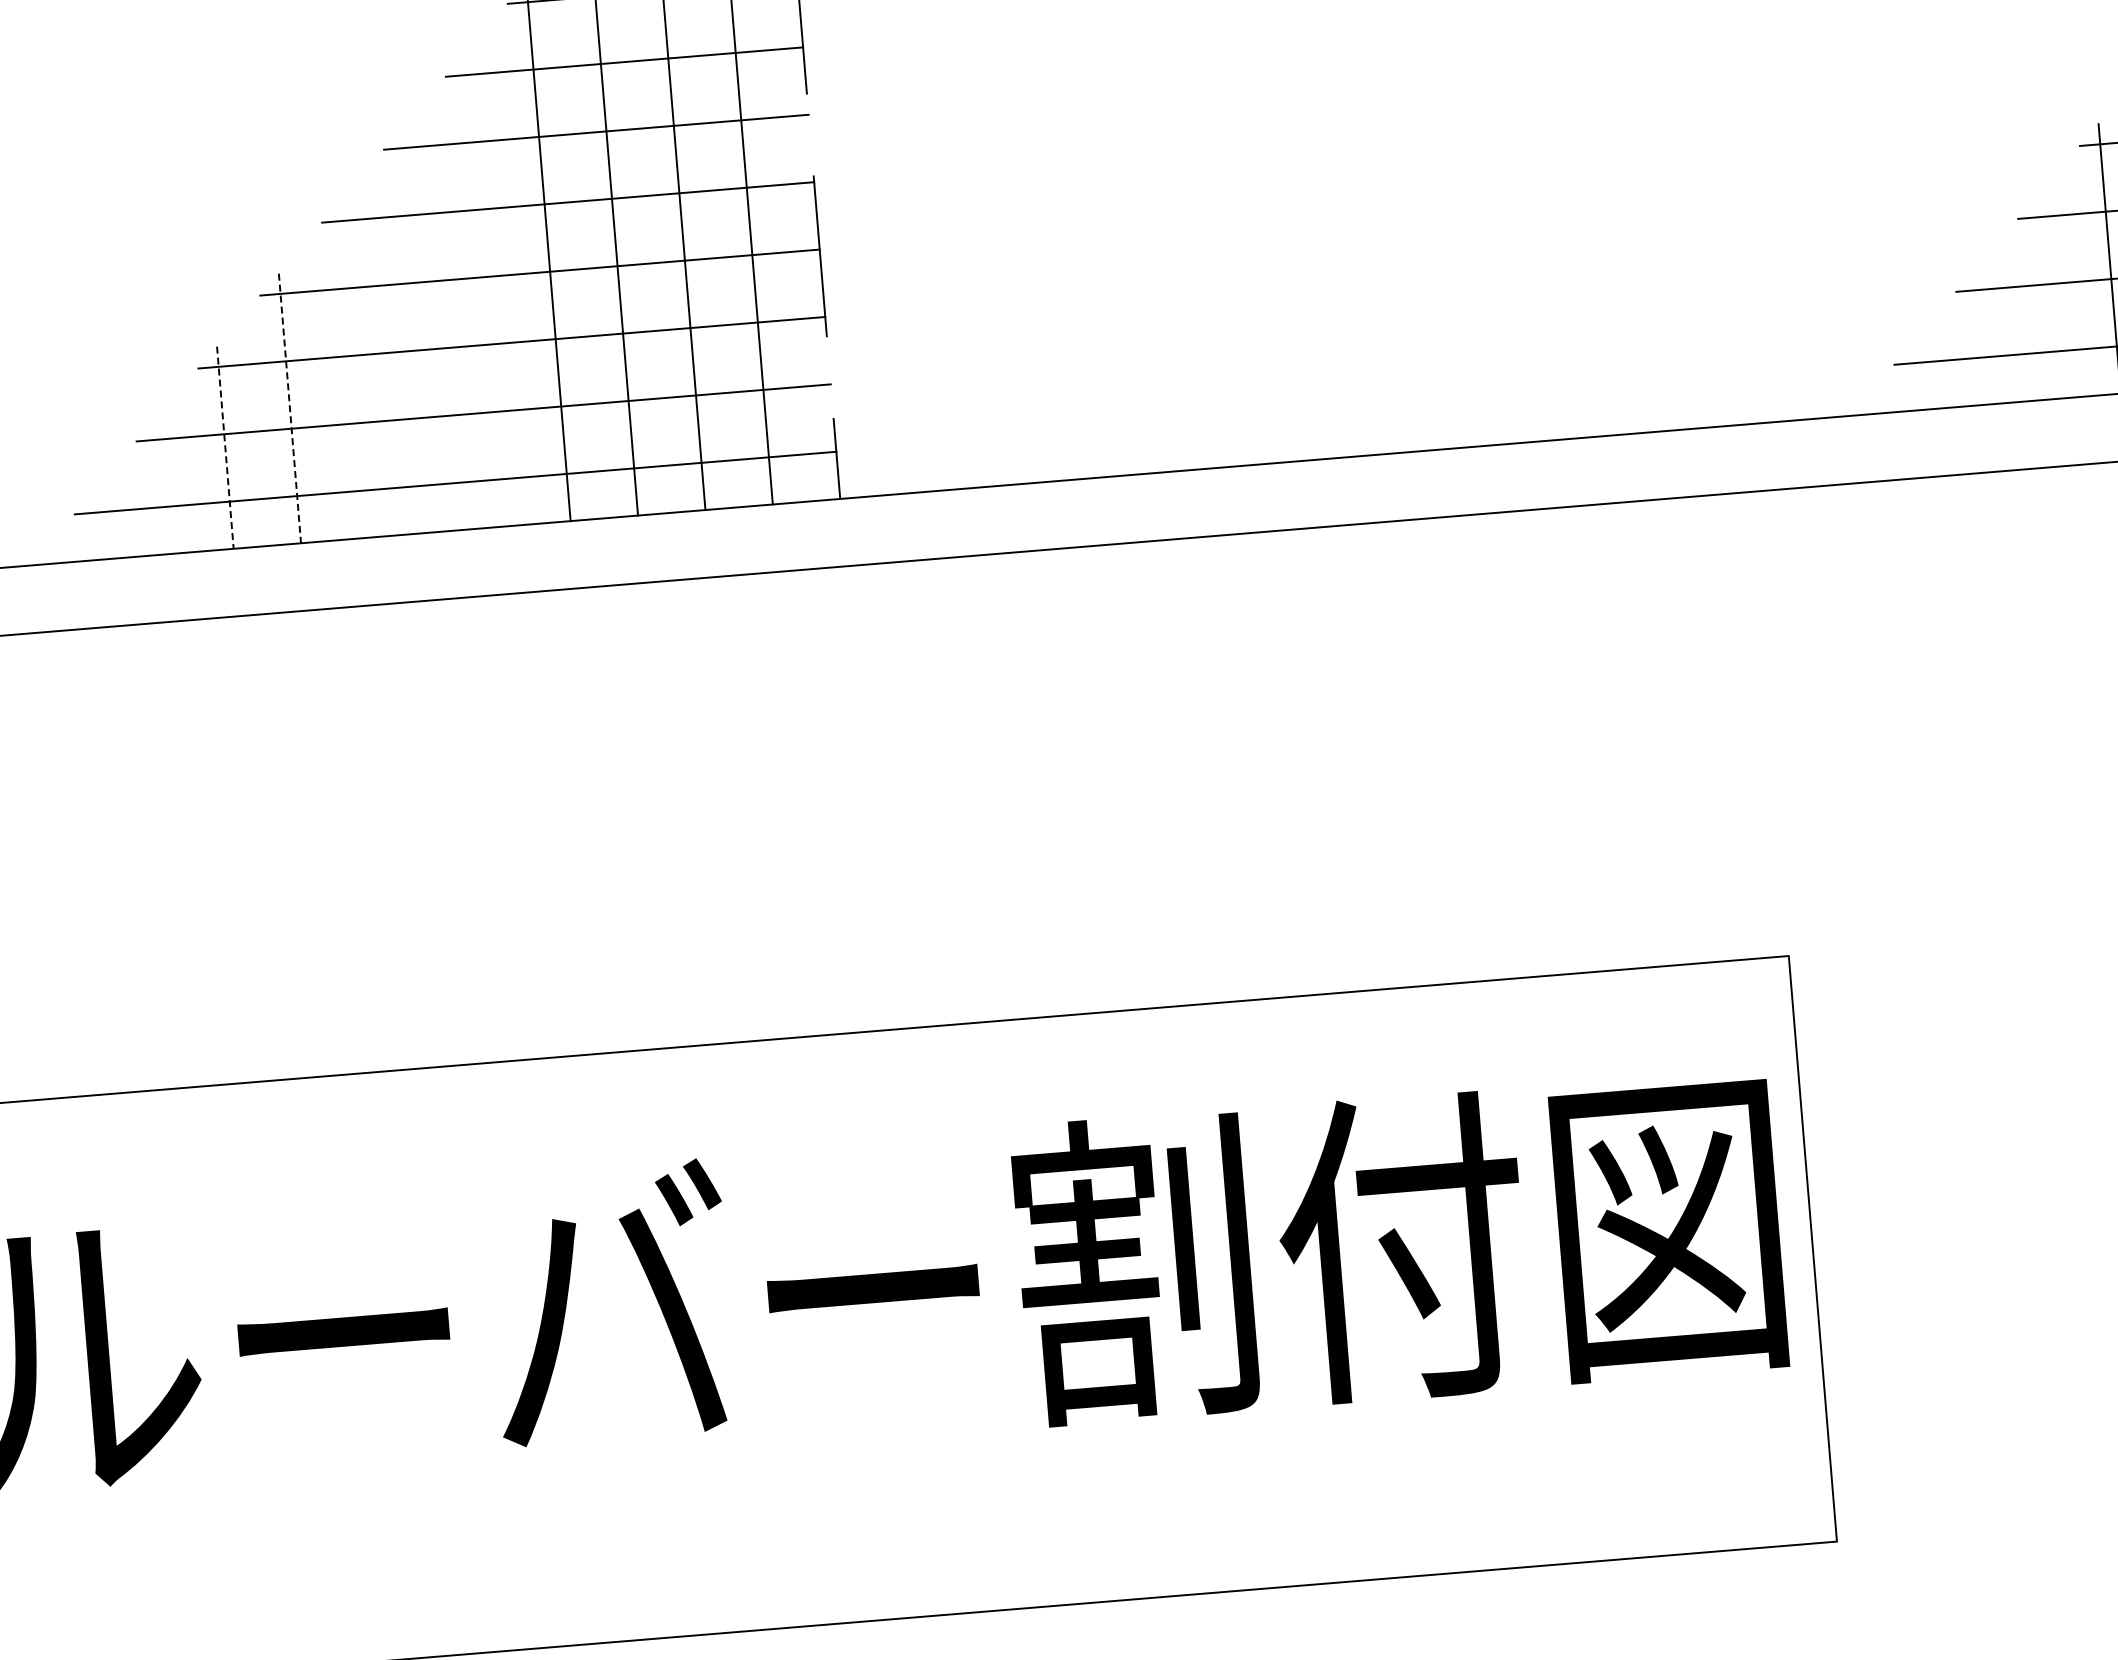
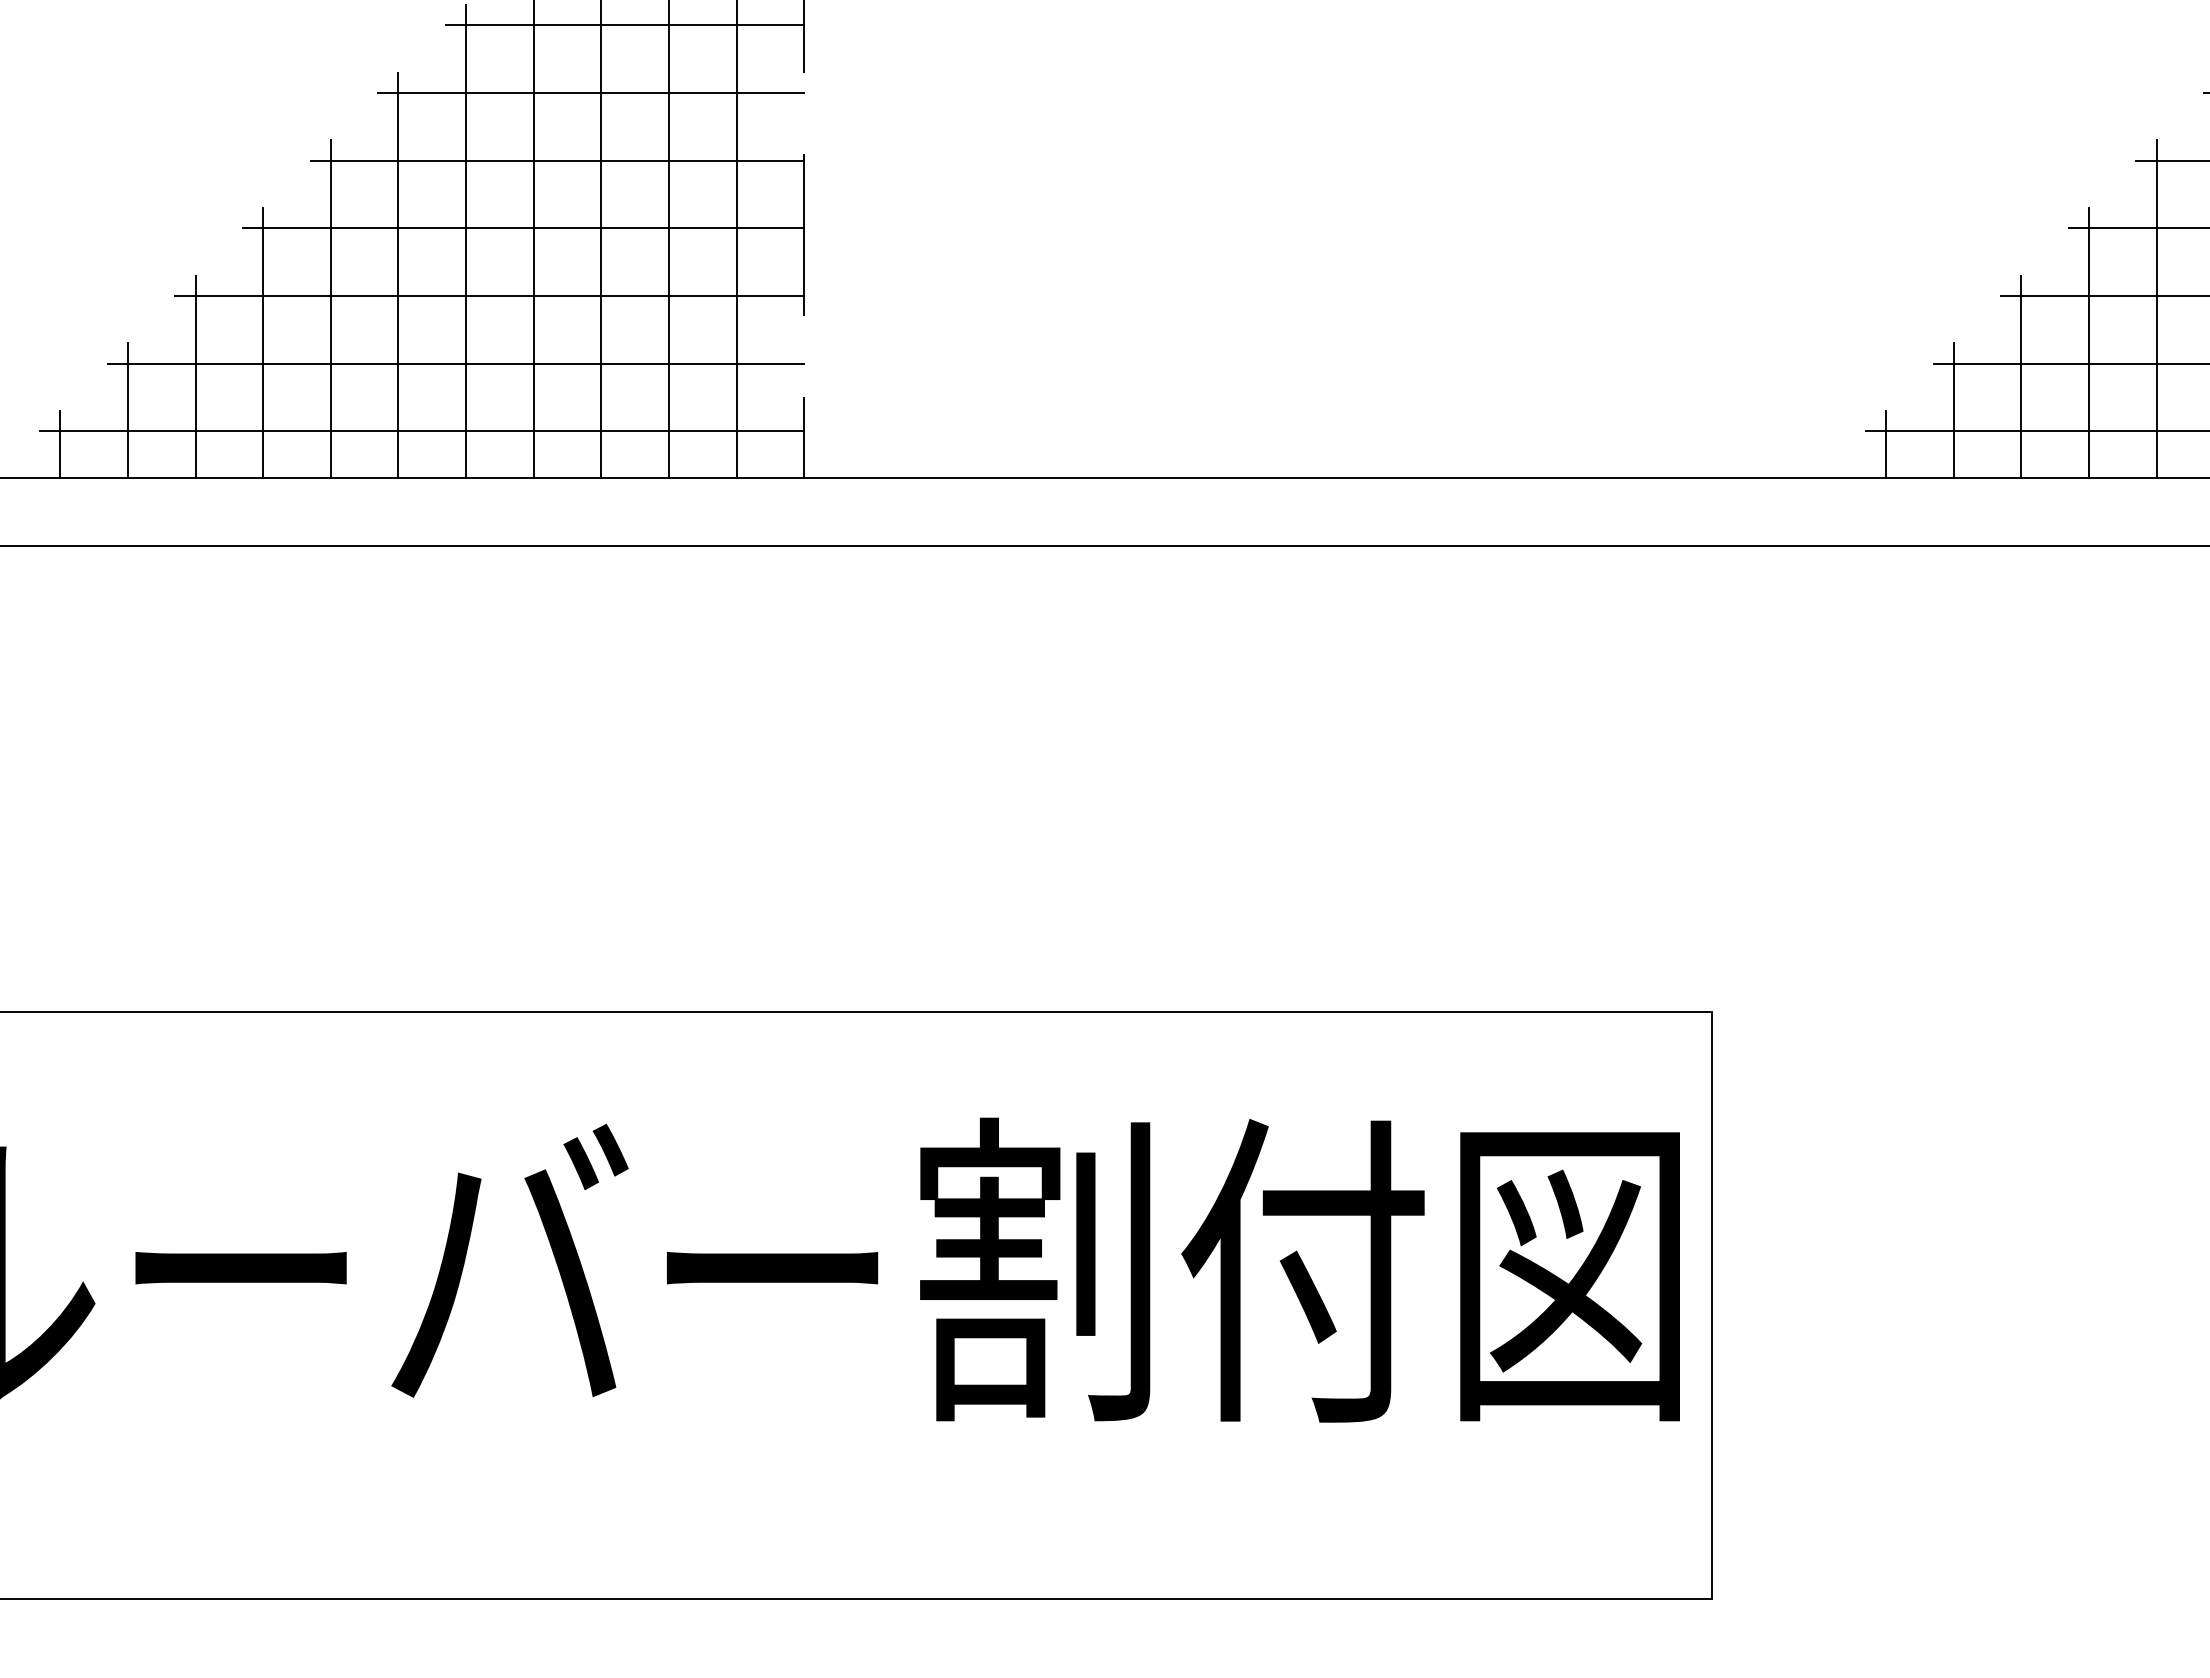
line: (484, 290) -> (466, 241), added
line: (2045, 297) -> (2021, 376), added
line: (419, 329) -> (398, 275), added
line: (1980, 337) -> (1953, 410), added
line: (354, 369) -> (330, 309), added
line: (1916, 376) -> (1886, 444), added
line: (290, 408) -> (263, 343), dashed -> solid
line: (225, 448) -> (195, 377), dashed -> solid
line: (160, 486) -> (127, 410), added
line: (96, 526) -> (60, 444), added

